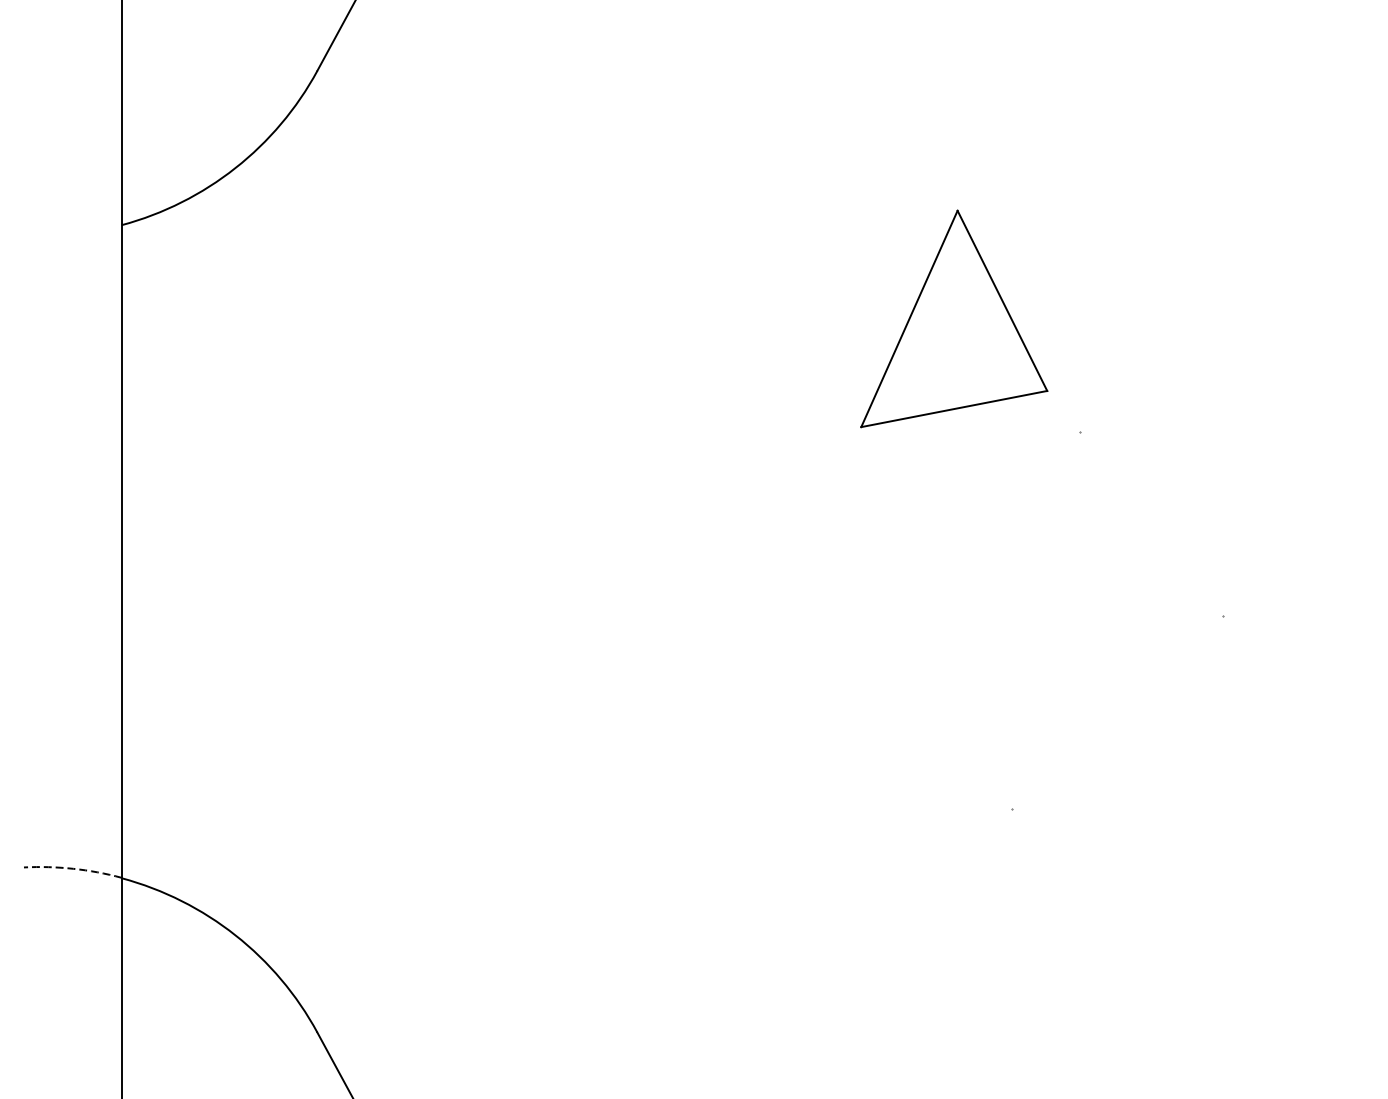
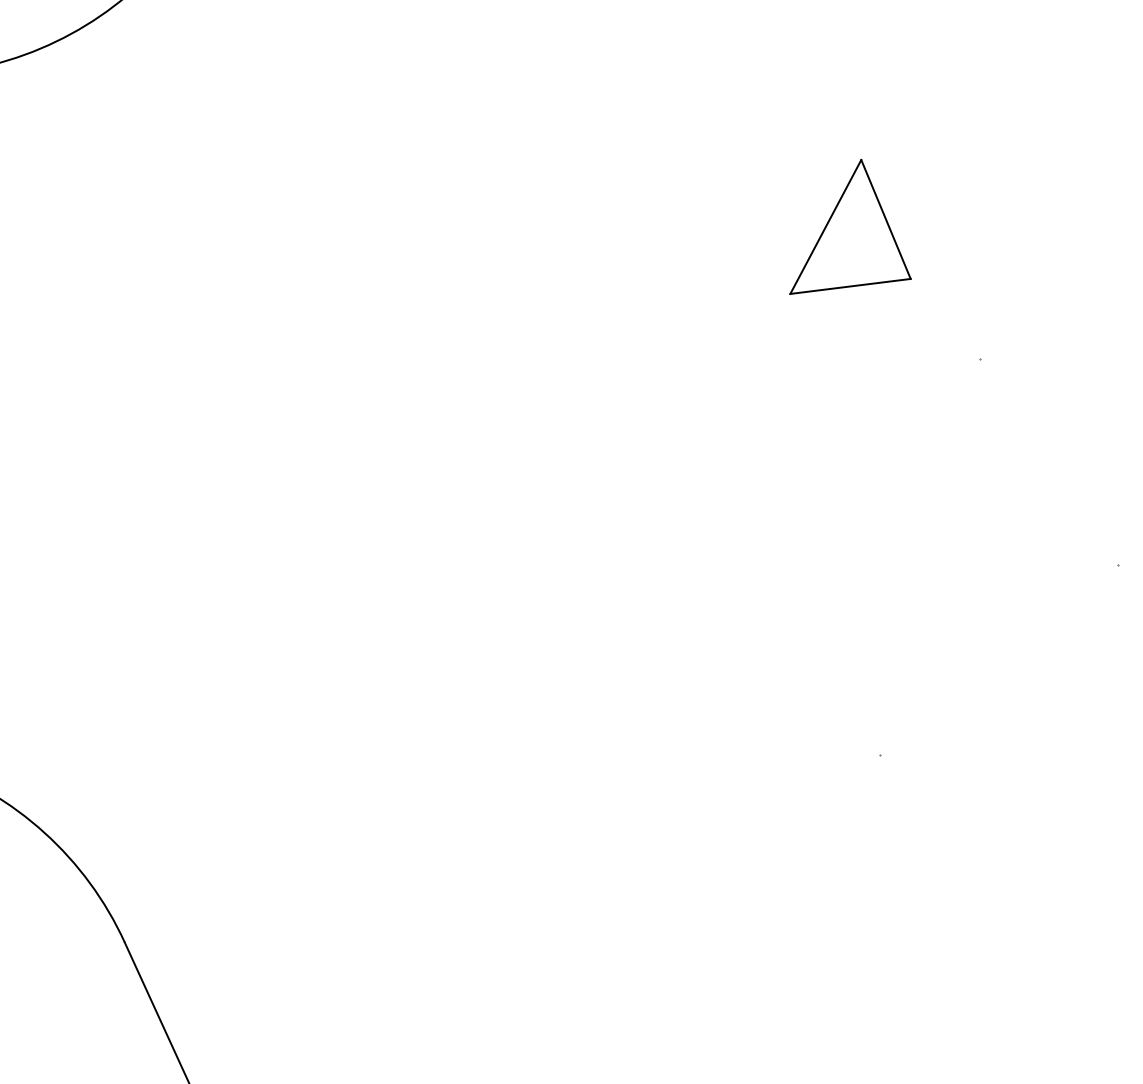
part: (954, 318) -> (854, 228), size x0.6

